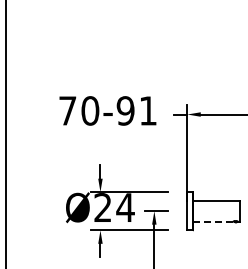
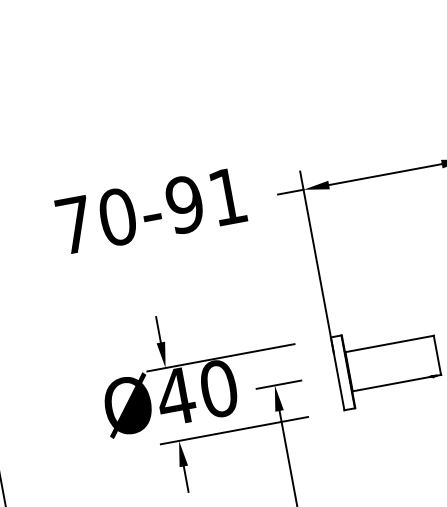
text: (113, 207) -> (195, 392), Ø24 -> Ø40
line: (214, 221) -> (392, 383), dashed -> solid

